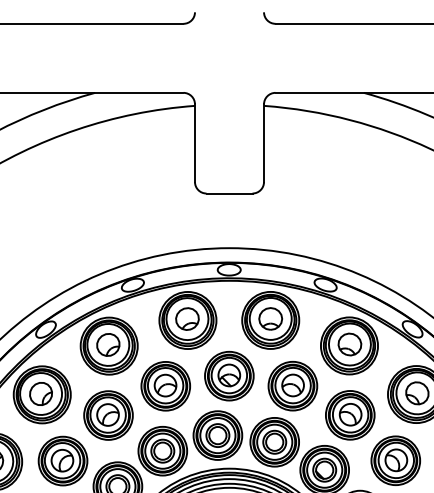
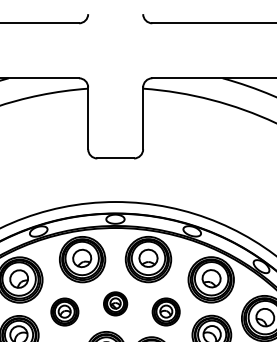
part: (229, 375) -> (115, 303), size x0.6
part: (165, 386) -> (64, 312), size x0.7
part: (292, 386) -> (165, 312), size x0.7

